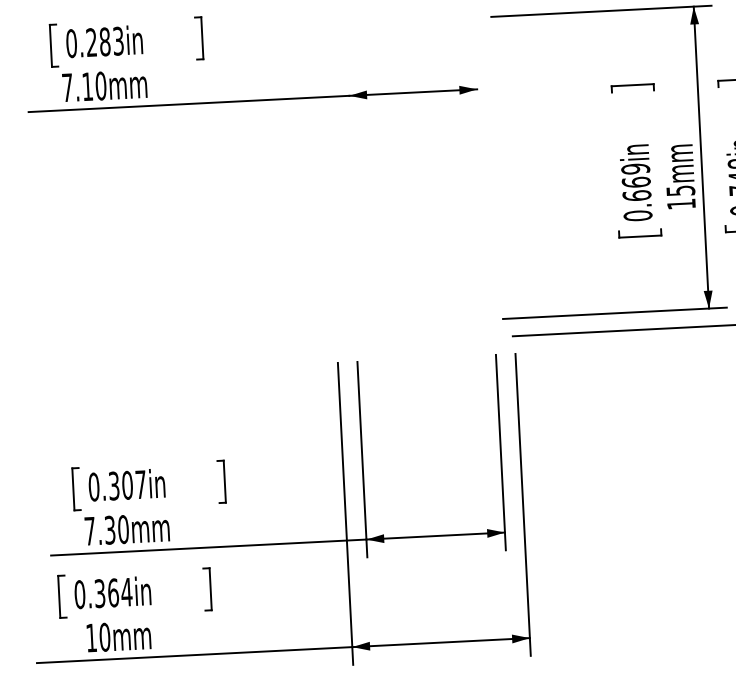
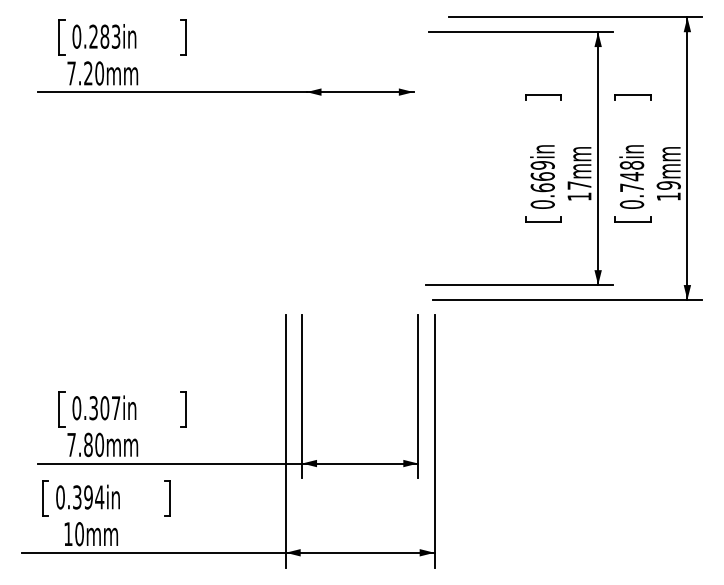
text: (87, 86) -> (88, 73), 7.10mm -> 7.20mm
text: (680, 190) -> (579, 185), 15mm -> 17mm
text: (110, 529) -> (88, 444), 7.30mm -> 7.80mm
text: (113, 593) -> (88, 497), 0.364in -> 0.394in

